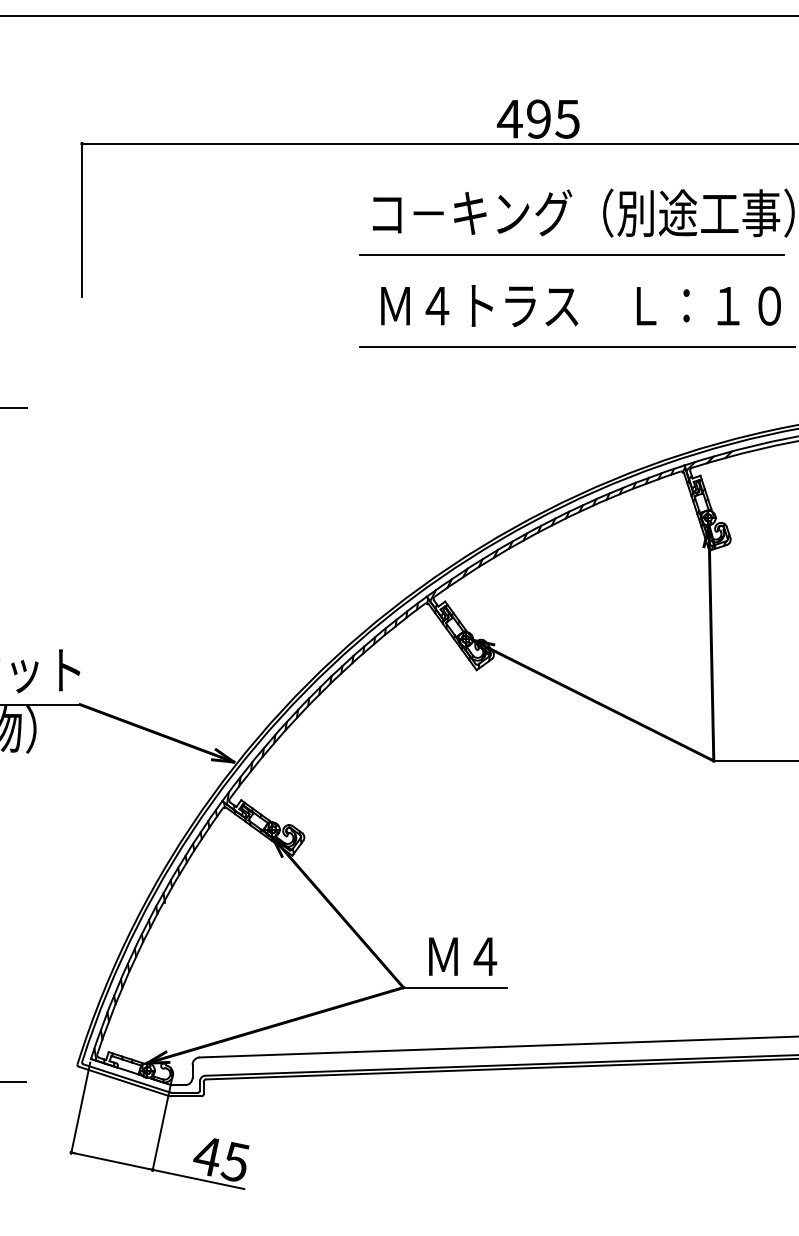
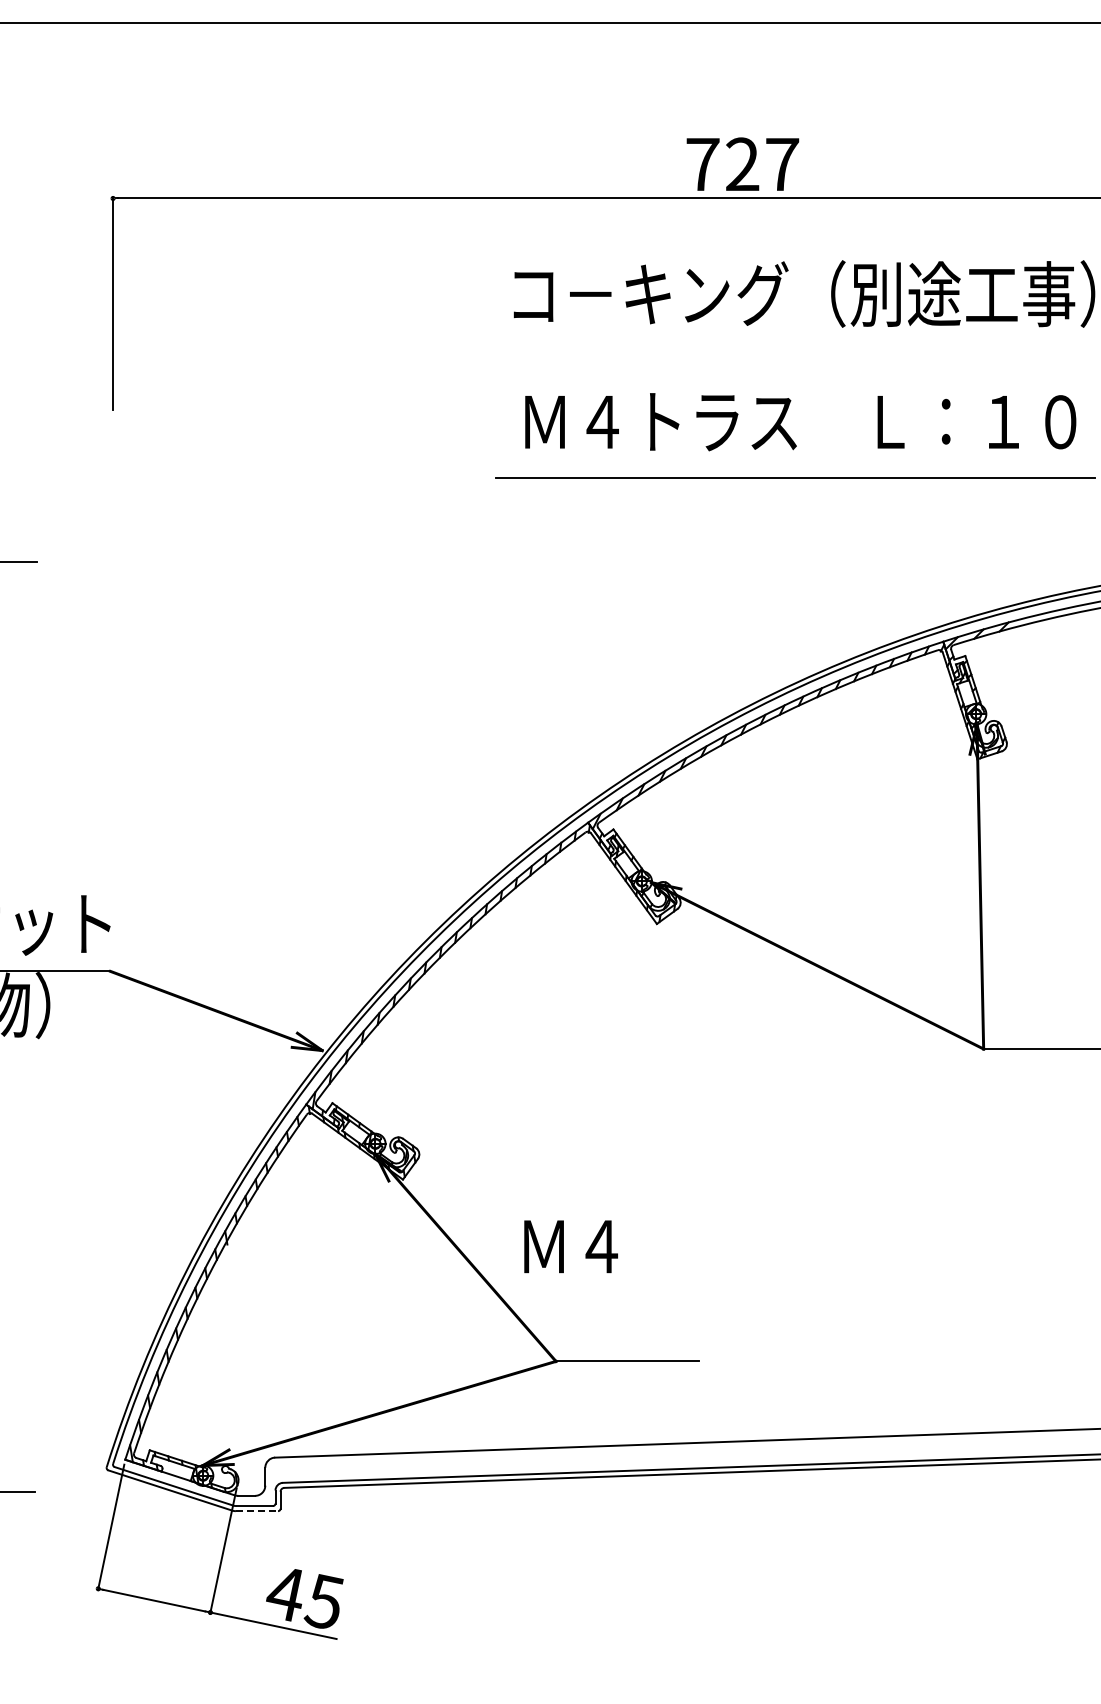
text: (538, 119) -> (741, 164), 495 -> 727
line: (572, 255) -> (788, 352), removed
text: (462, 956) -> (570, 1246), moved
line: (186, 1096) -> (257, 1511), solid -> dashed

